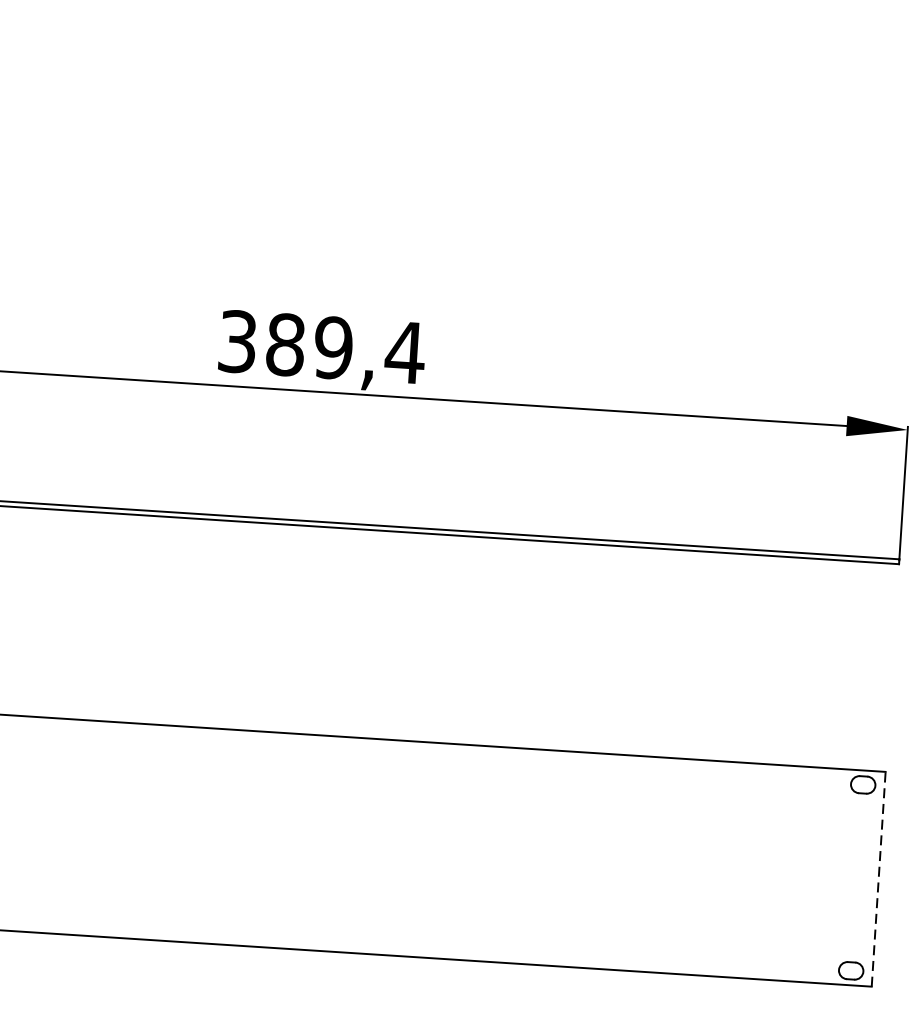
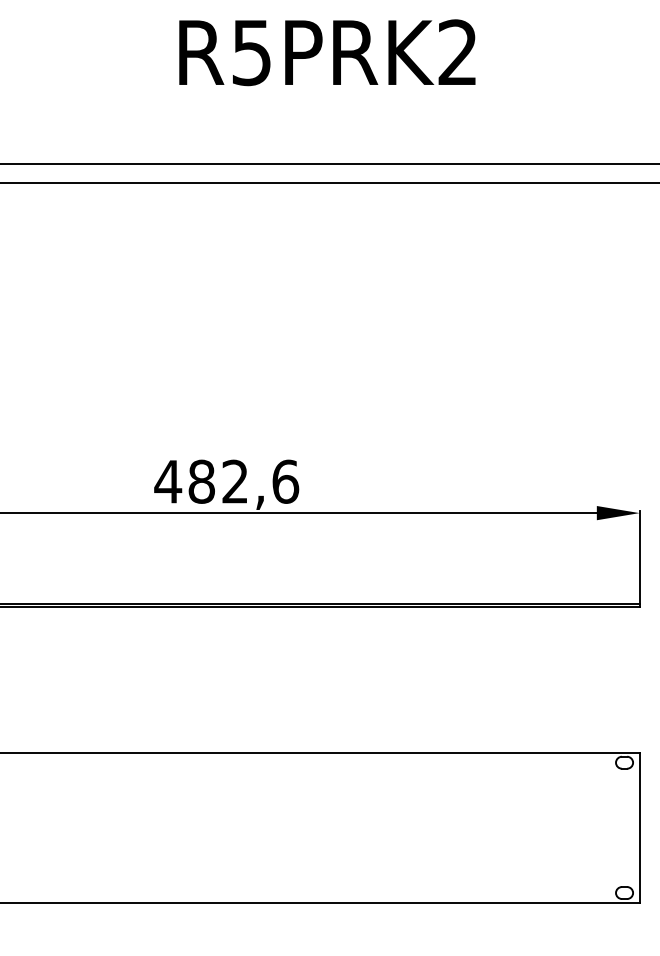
text: (320, 346) -> (226, 481), 389,4 -> 482,6
line: (878, 878) -> (639, 827), dashed -> solid

